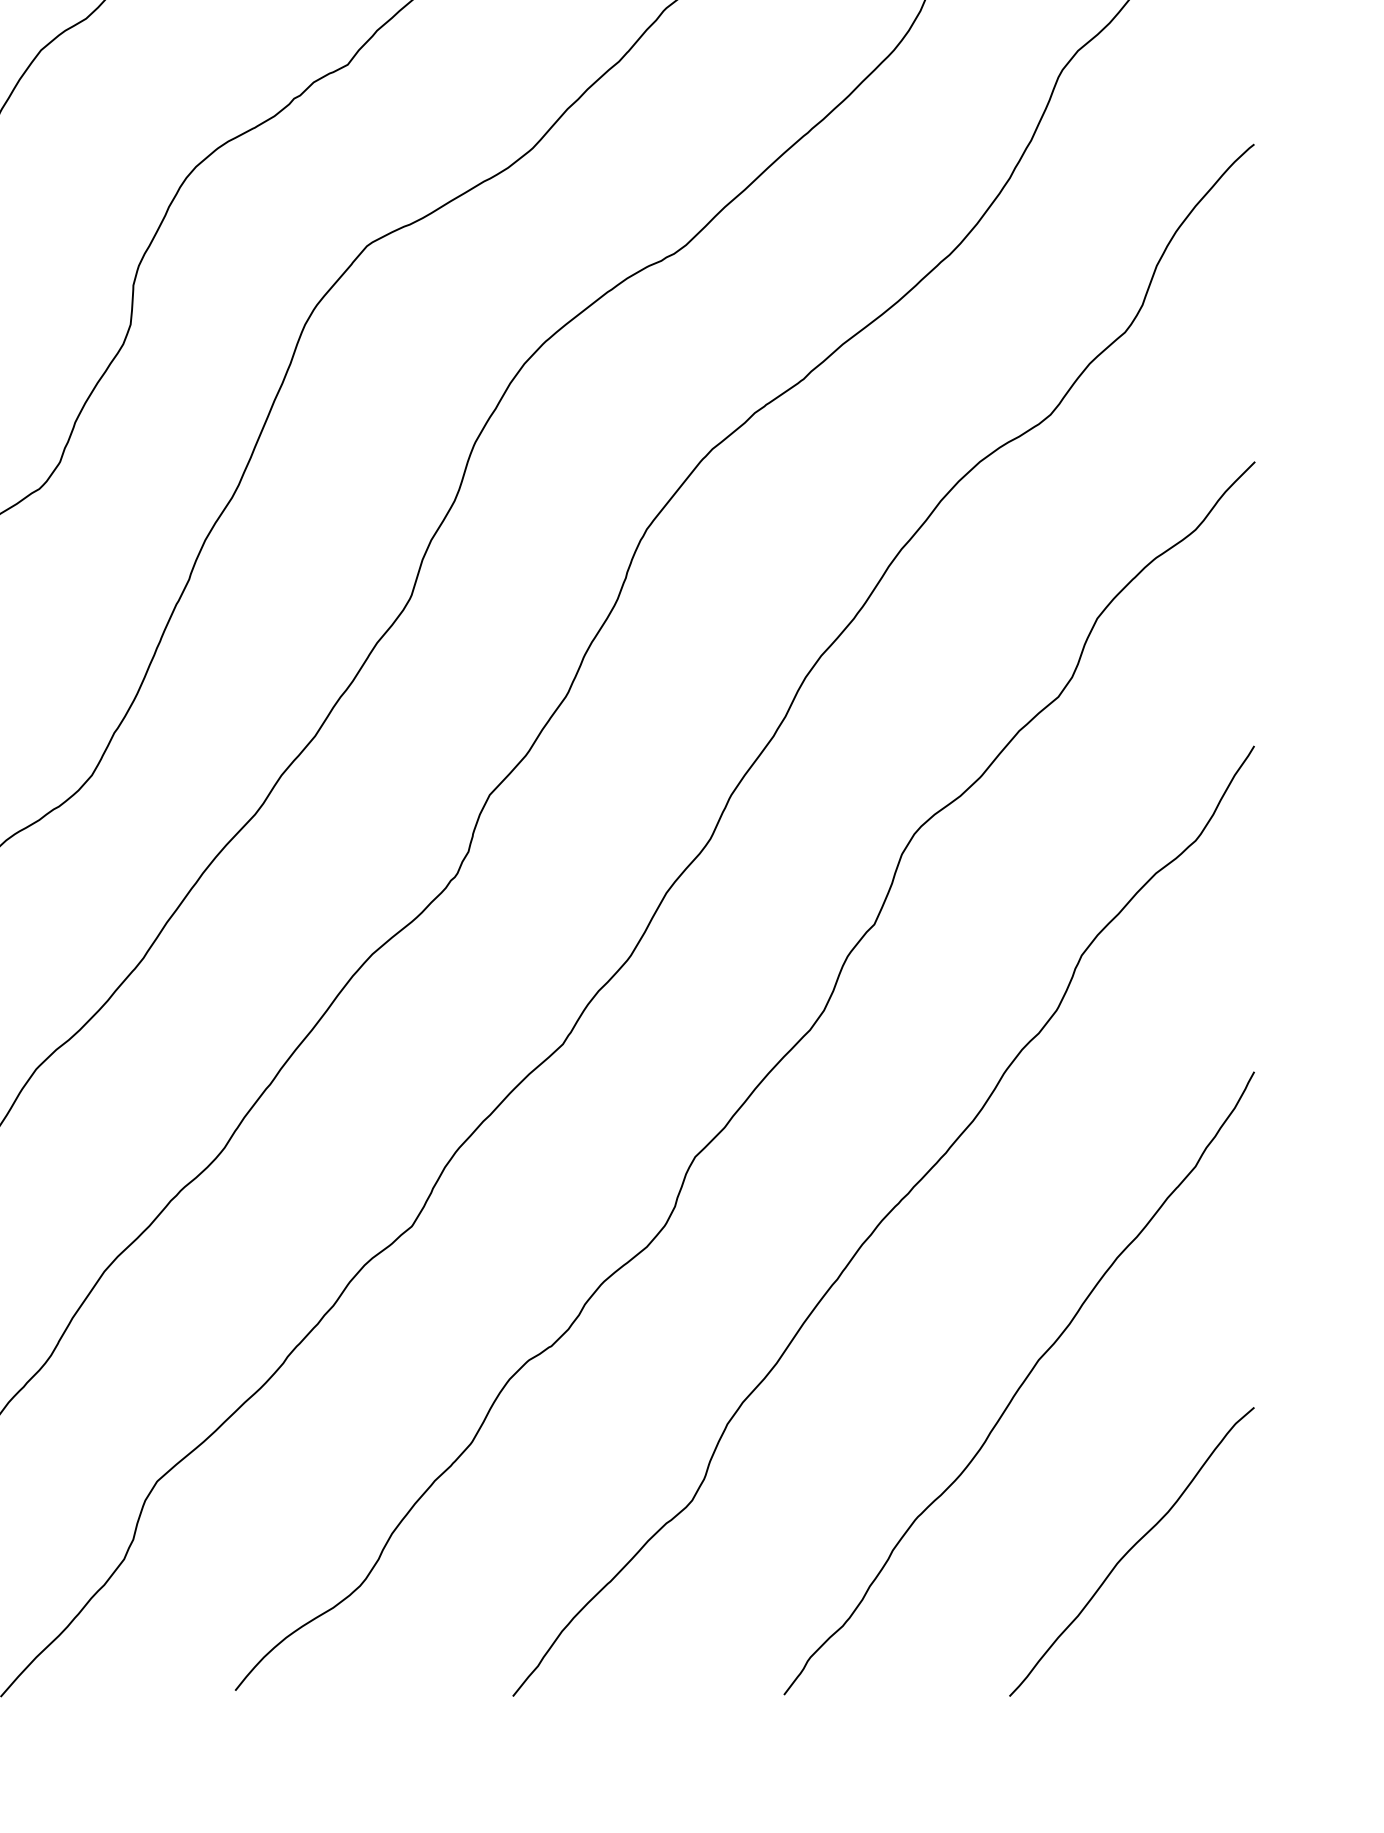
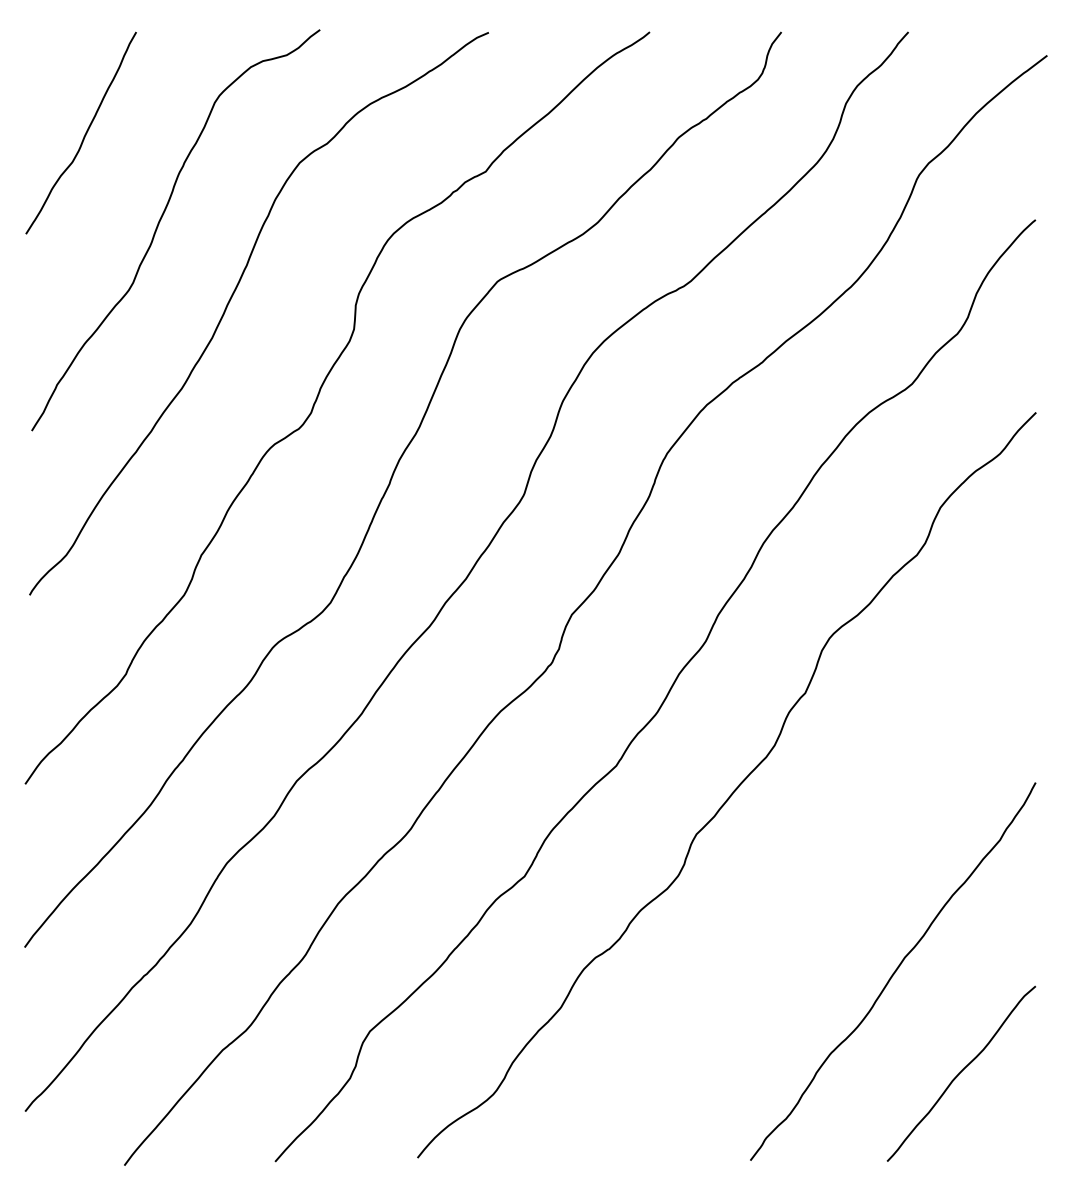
curve: (883, 1220) -> (810, 872), removed

